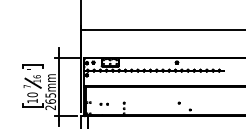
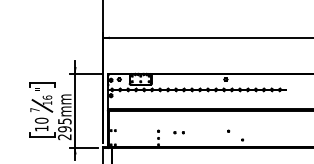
text: (50, 101) -> (64, 129), 265mm -> 295mm
part: (103, 104) -> (178, 132), moved

